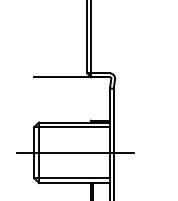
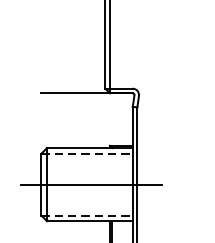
line: (72, 127) -> (87, 154), solid -> dashed
line: (72, 178) -> (87, 215), solid -> dashed

